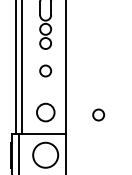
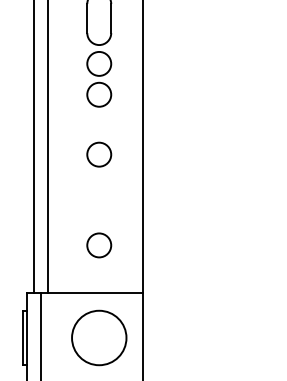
circle: (45, 112) -> (98, 244), size x0.62
circle: (98, 114) -> (214, 249), removed

